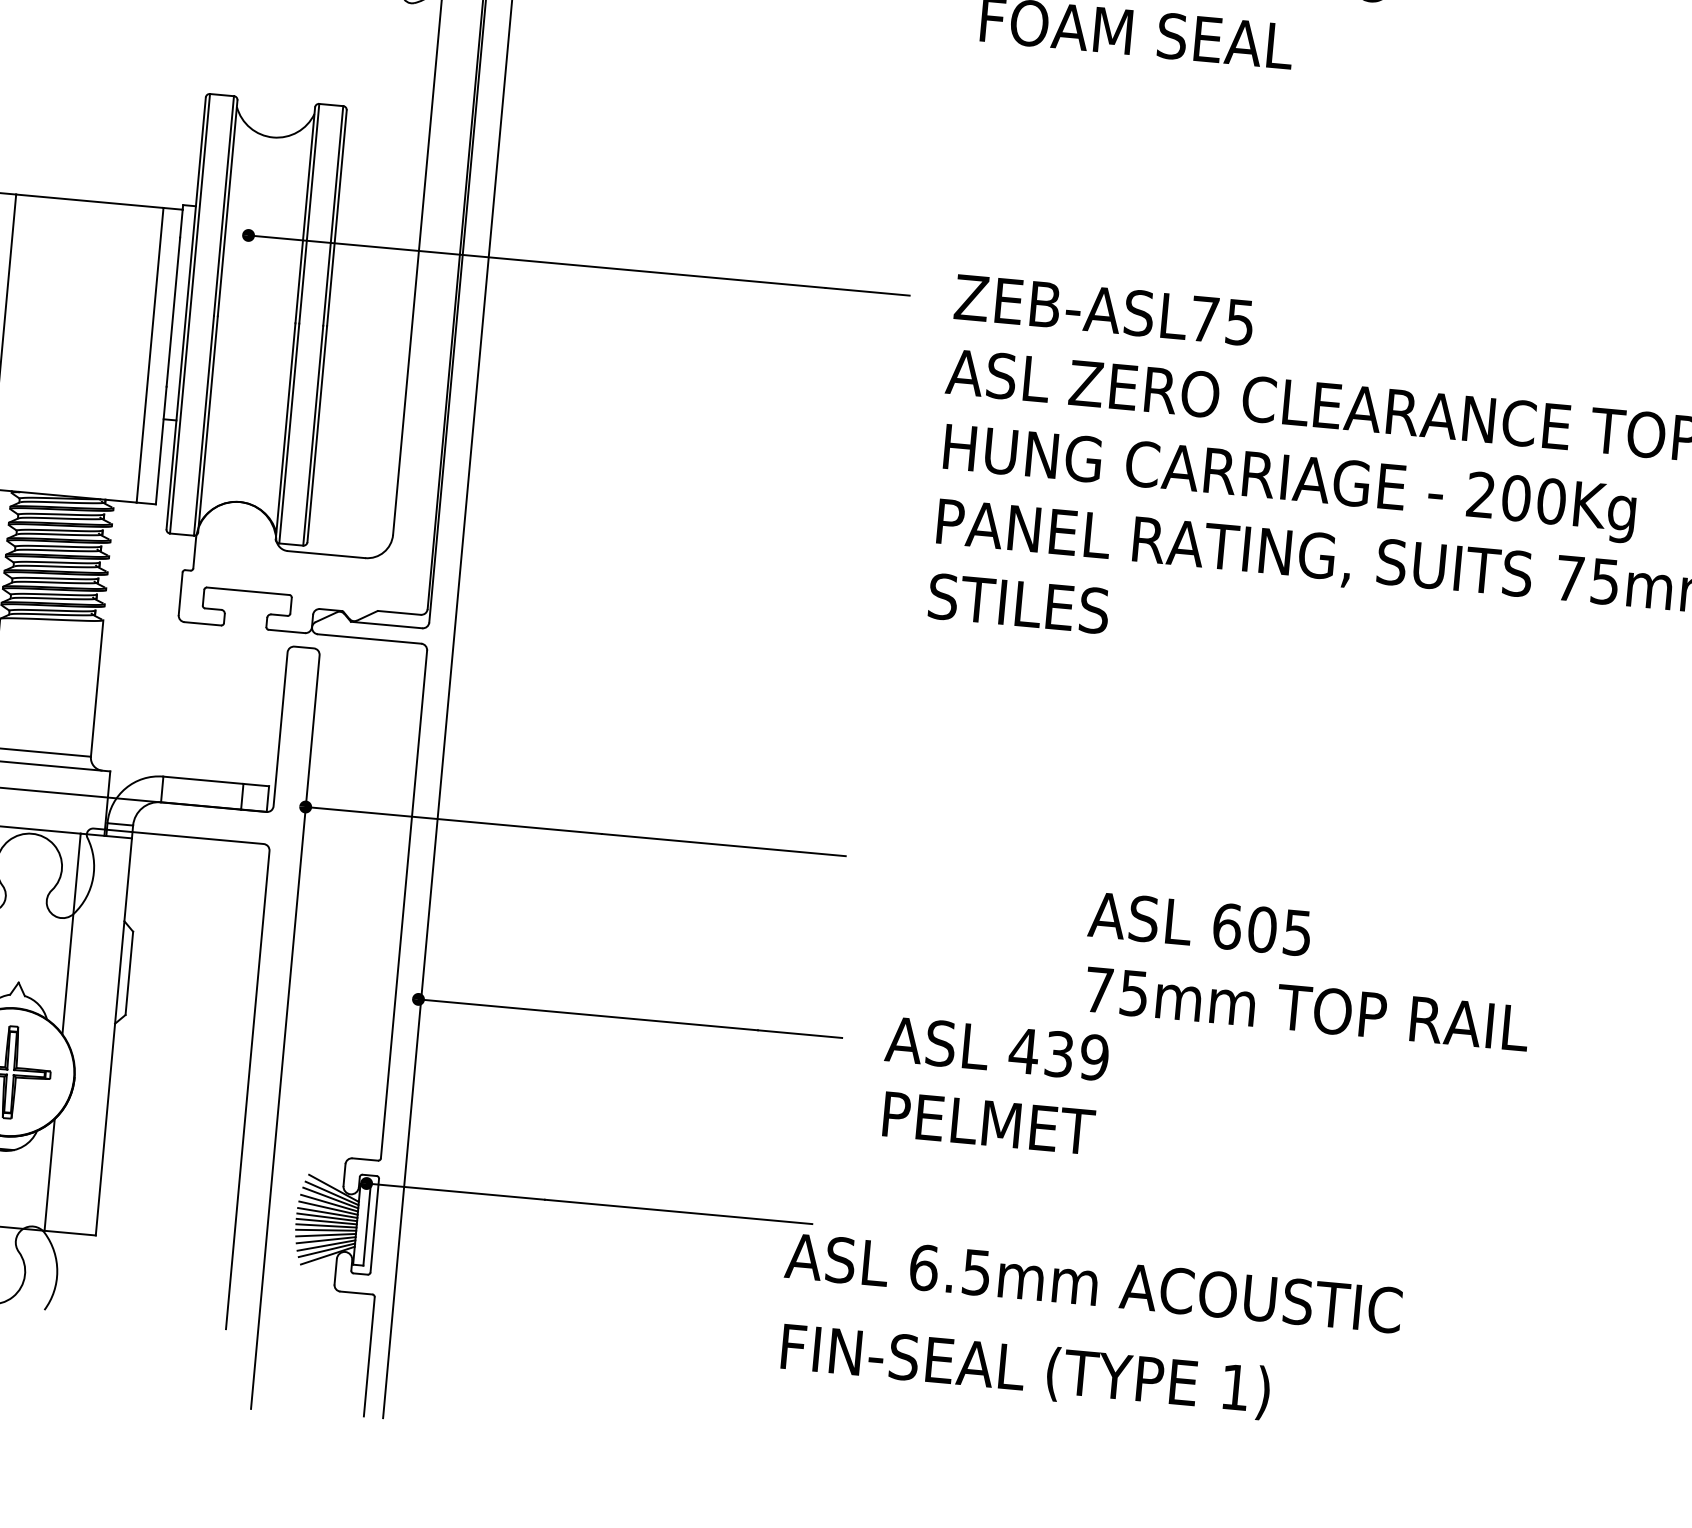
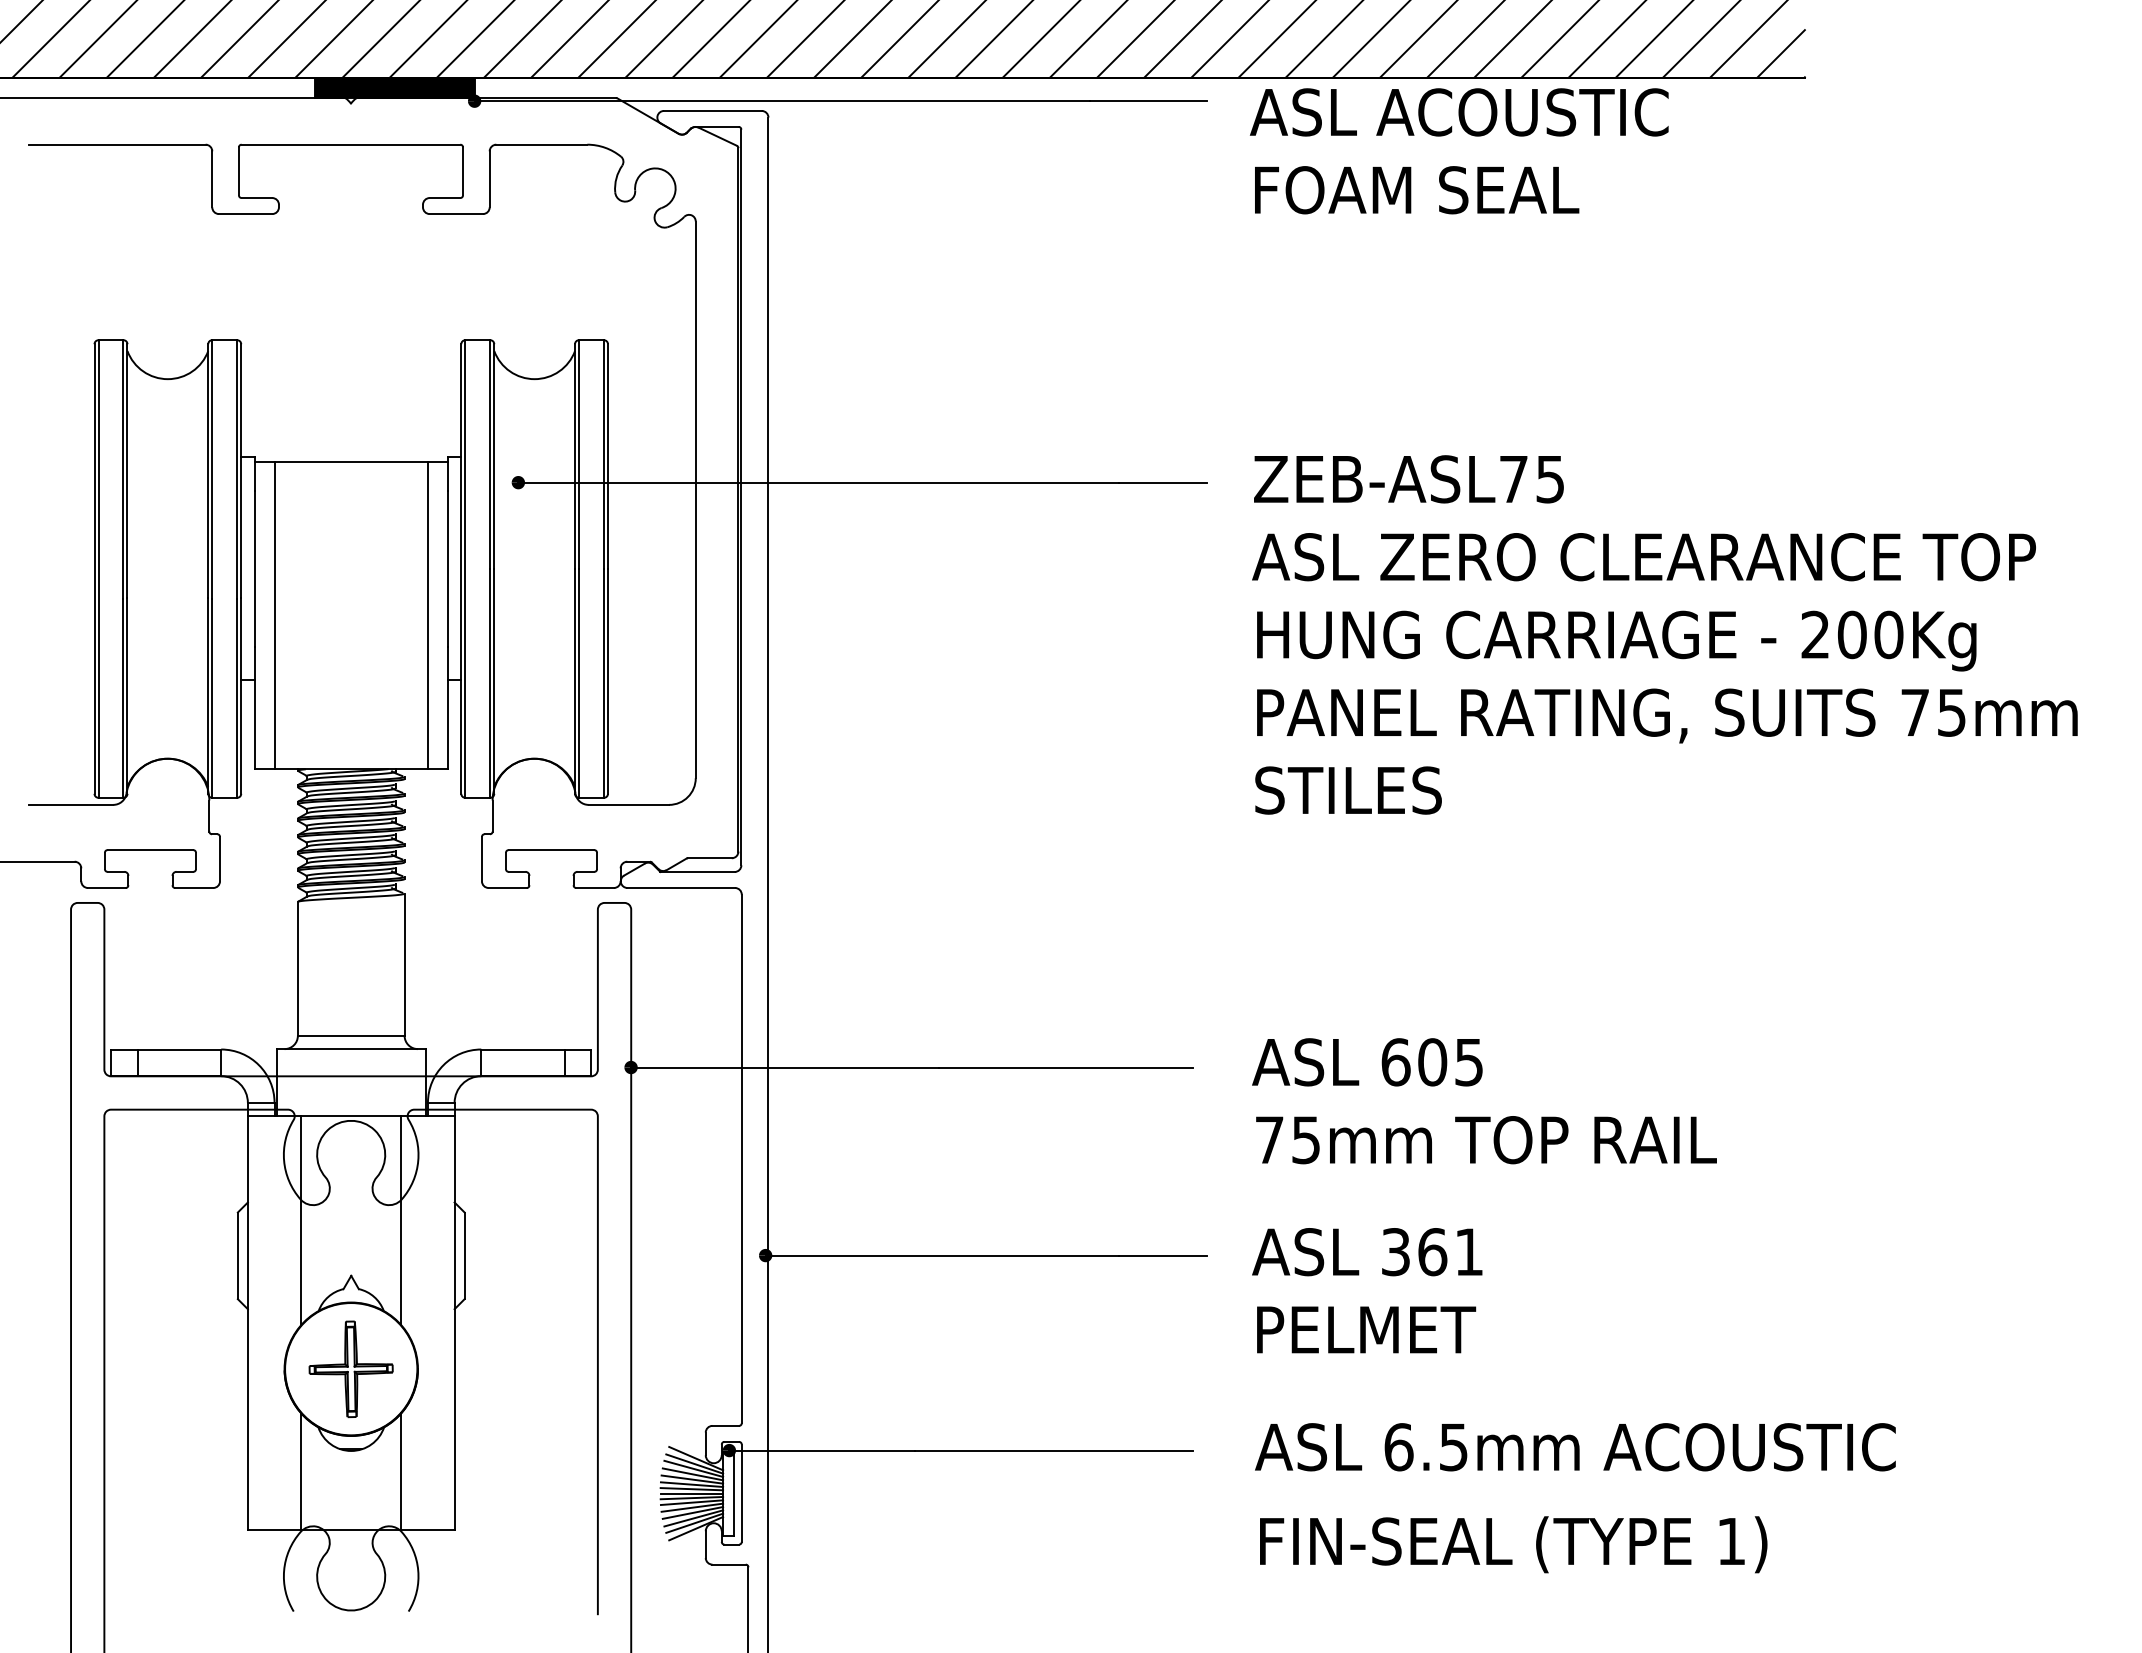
text: (1308, 971) -> (1484, 1101), moved
text: (1058, 1054) -> (1431, 1252), 439 -> 361
text: (1089, 1332) -> (1575, 1498), moved

